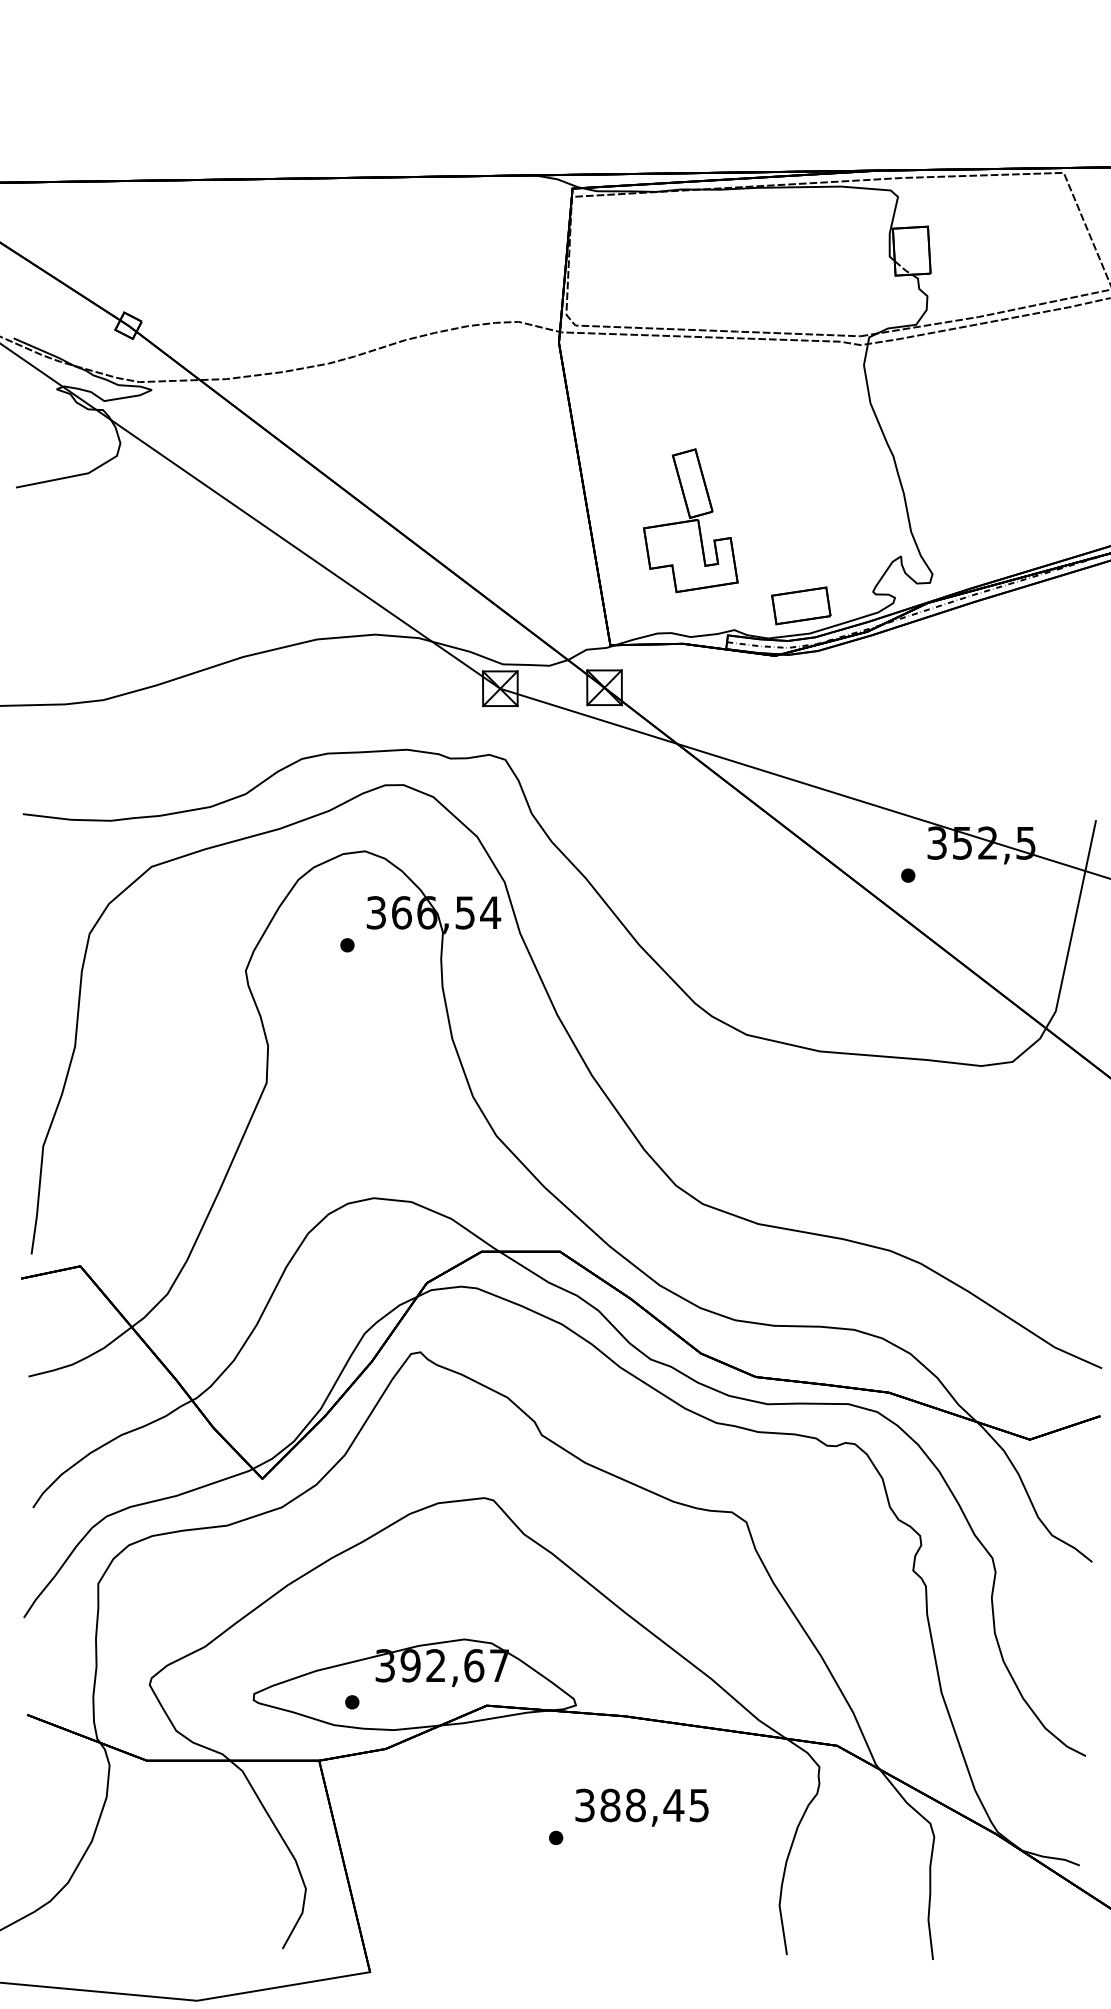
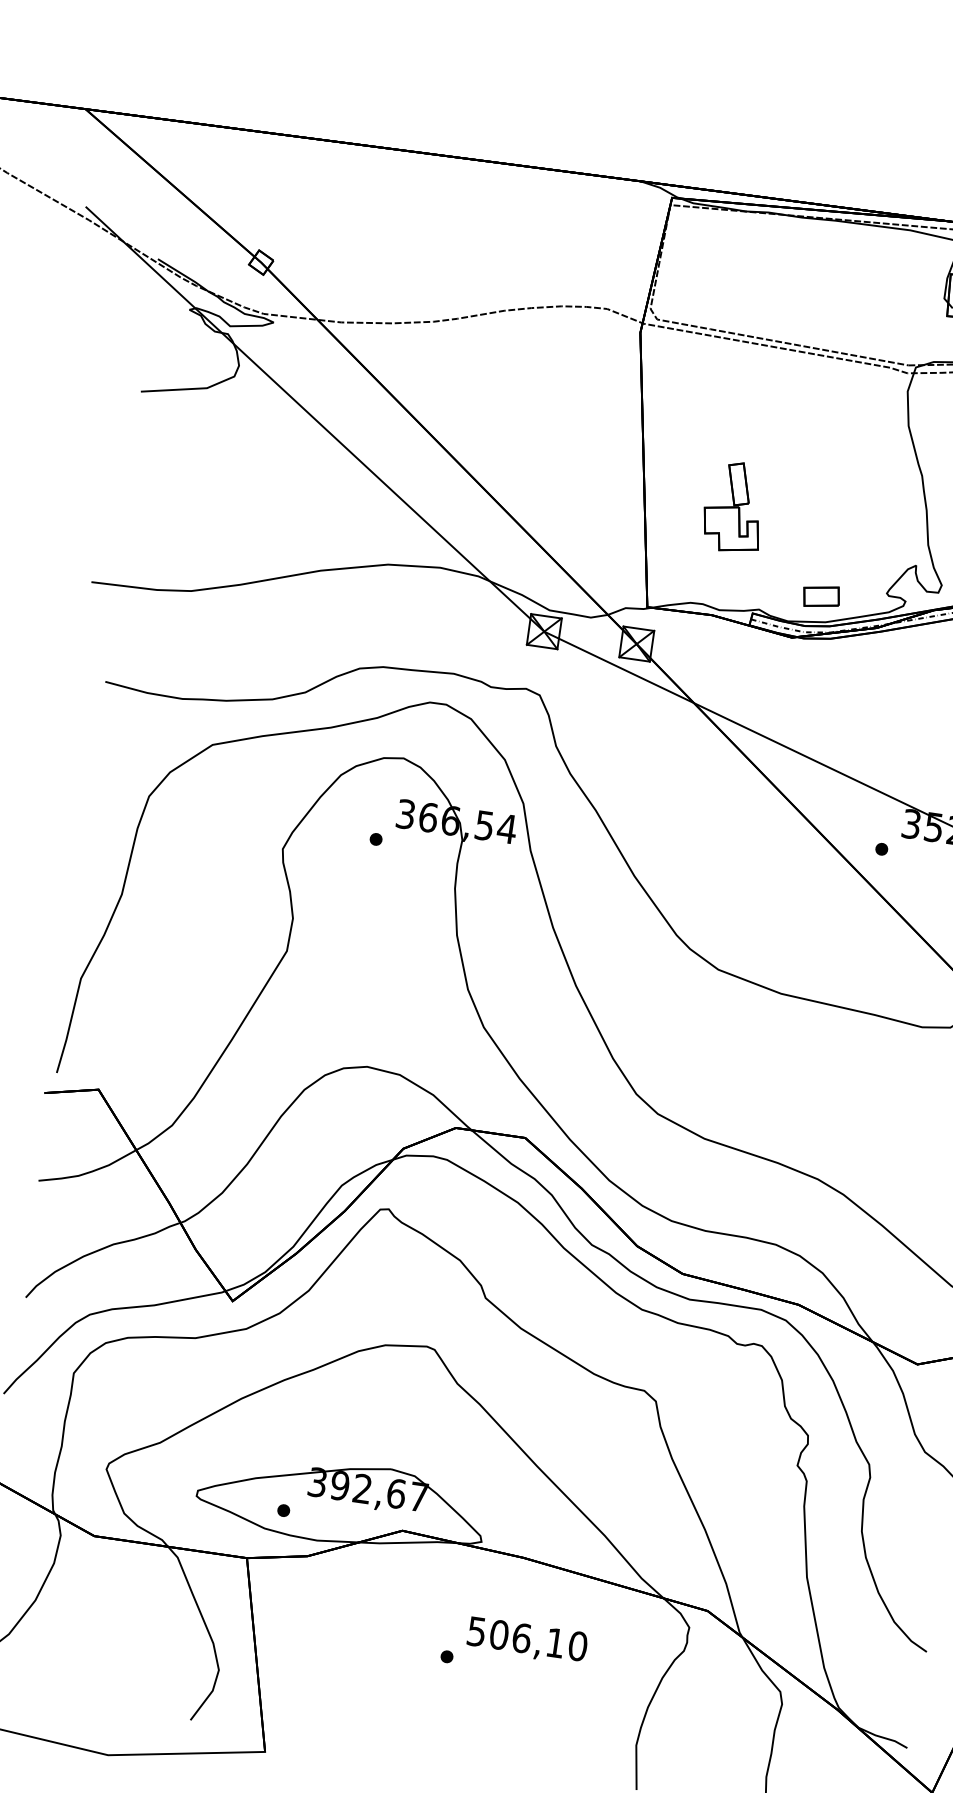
part: (690, 520) -> (734, 506), size x0.7
part: (801, 605) -> (821, 596), size x0.7
text: (642, 1805) -> (527, 1639), 388,45 -> 506,10

